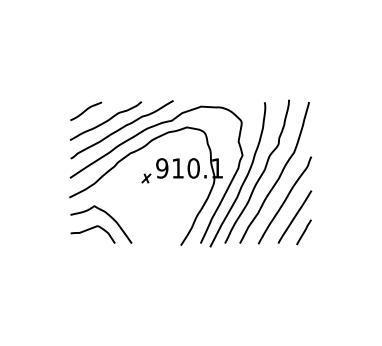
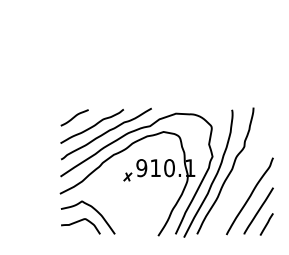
curve: (279, 174) -> (245, 173), removed

